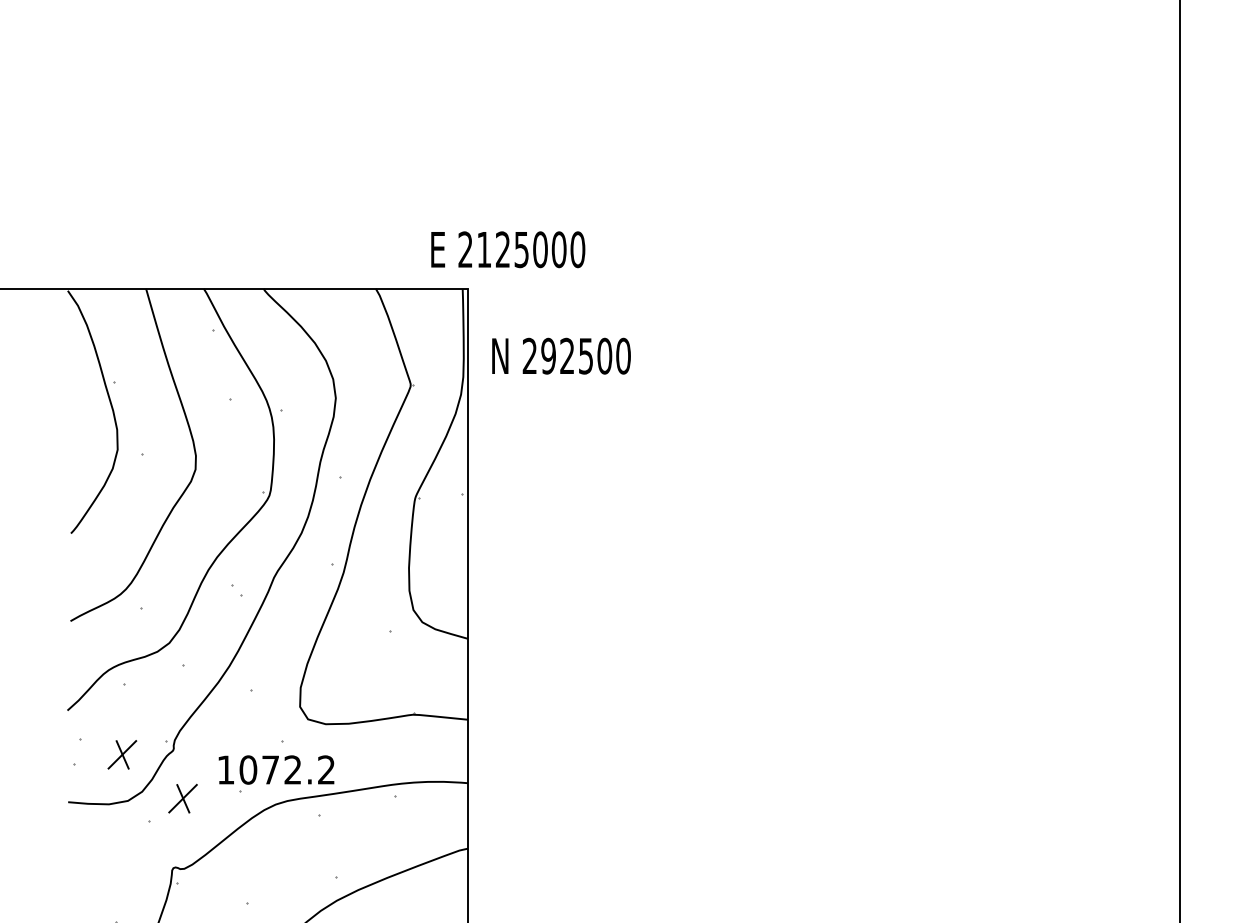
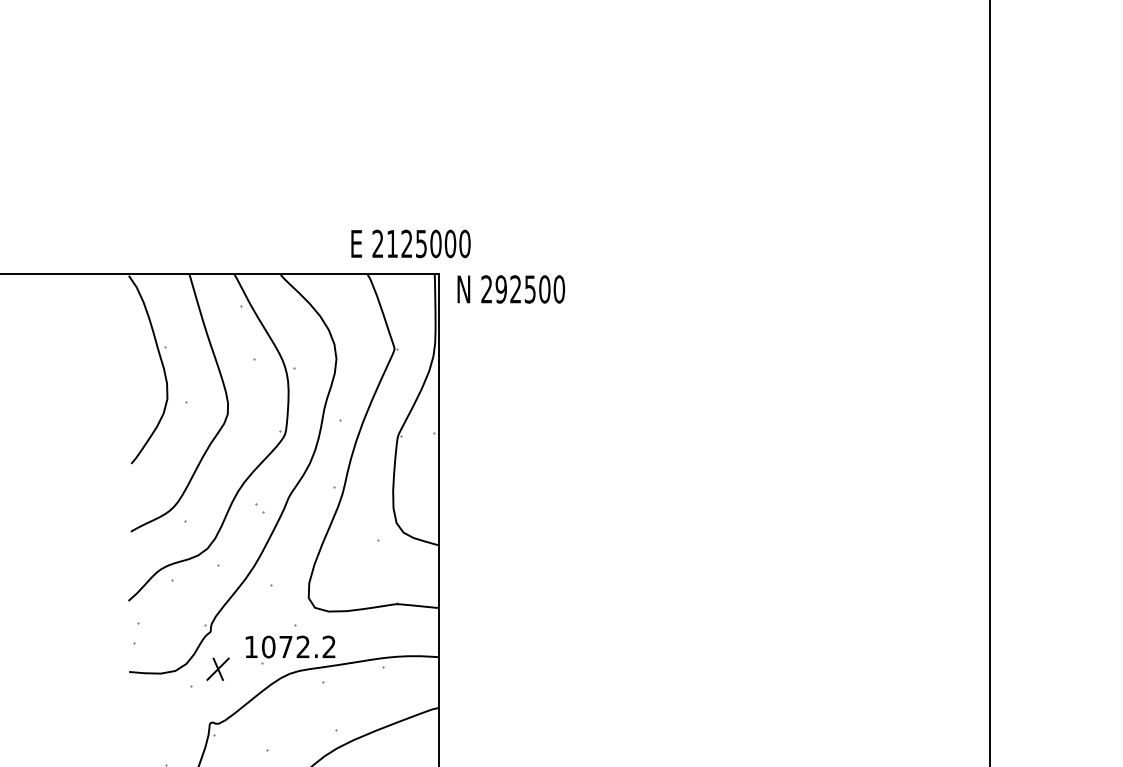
text: (507, 249) -> (410, 243), moved
text: (561, 356) -> (511, 289), moved
part: (121, 753) -> (170, 634), removed

